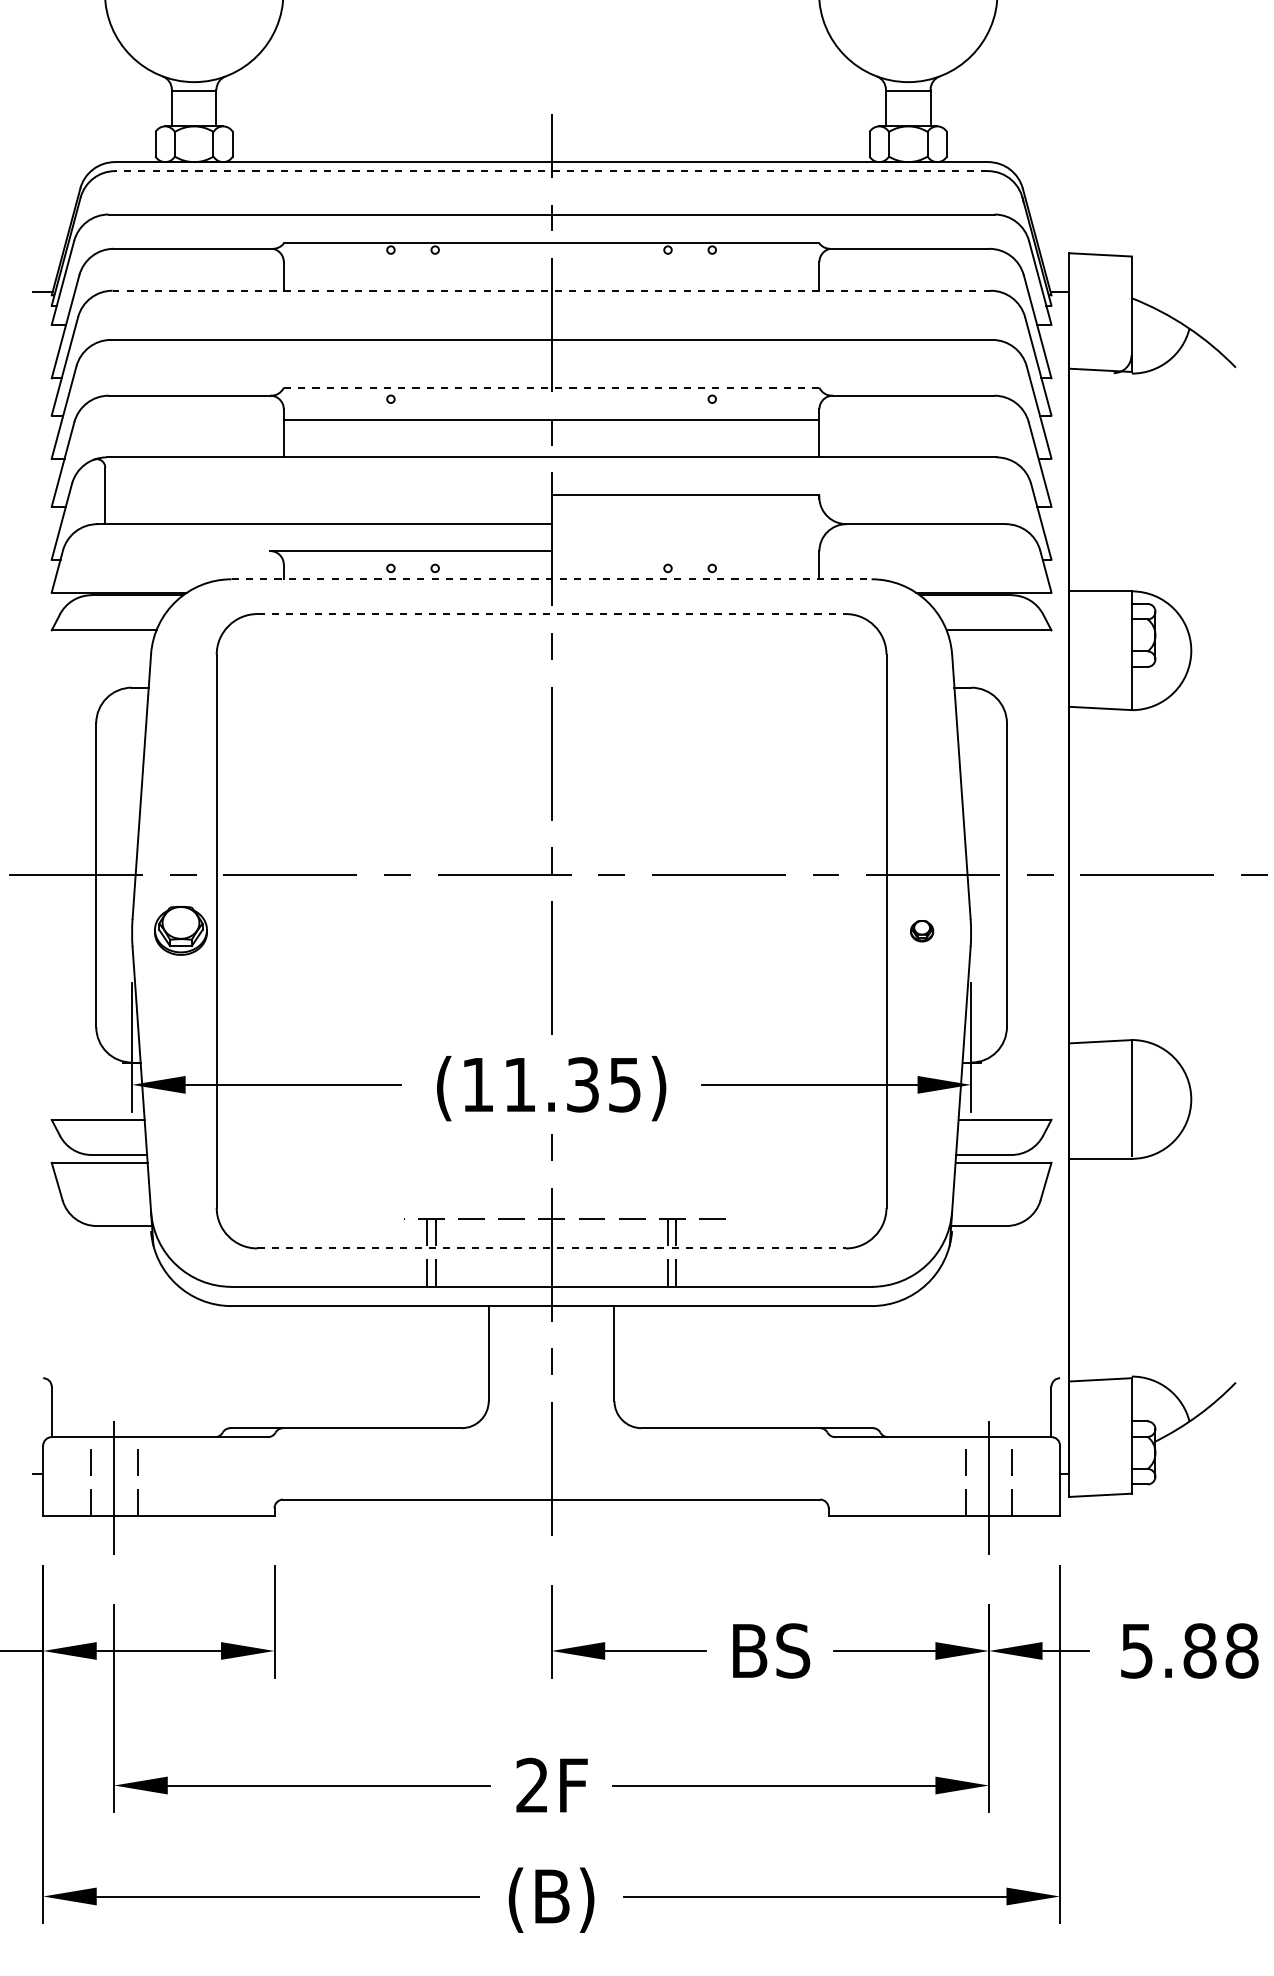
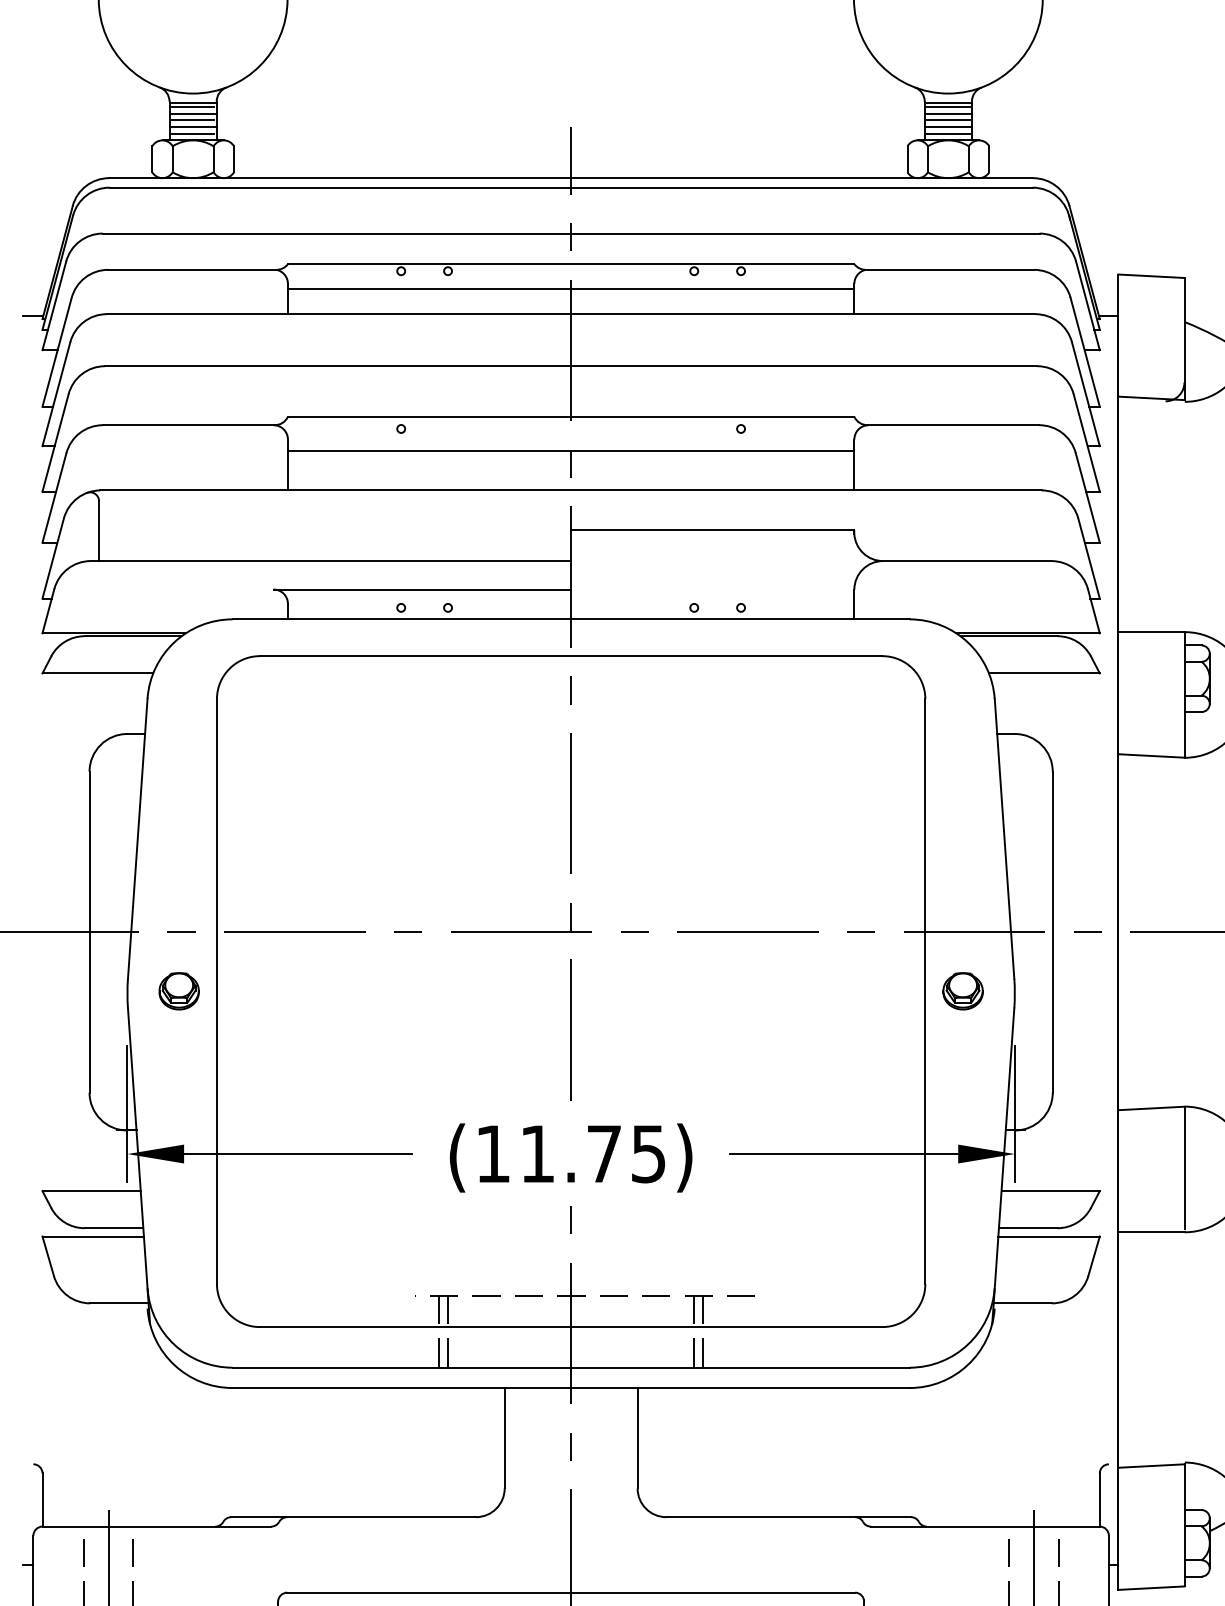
line: (194, 94) -> (193, 106), added
line: (908, 94) -> (948, 106), added
line: (193, 101) -> (192, 114), added
line: (907, 101) -> (947, 114), added
line: (194, 107) -> (193, 120), added
line: (908, 107) -> (948, 120), added
line: (193, 114) -> (192, 127), added
line: (907, 114) -> (947, 127), added
line: (194, 120) -> (193, 134), added
line: (908, 120) -> (948, 134), added
line: (551, 171) -> (571, 188), dashed -> solid
line: (551, 267) -> (571, 289), added
line: (551, 290) -> (571, 313), dashed -> solid
line: (551, 387) -> (571, 416), dashed -> solid
line: (552, 579) -> (572, 619), dashed -> solid
line: (552, 614) -> (572, 656), dashed -> solid
part: (180, 931) -> (178, 991), size x0.71
part: (921, 931) -> (962, 991), size x1.67
text: (582, 1084) -> (603, 1153), (11.35) -> (11.75)
line: (552, 1248) -> (572, 1327), dashed -> solid

